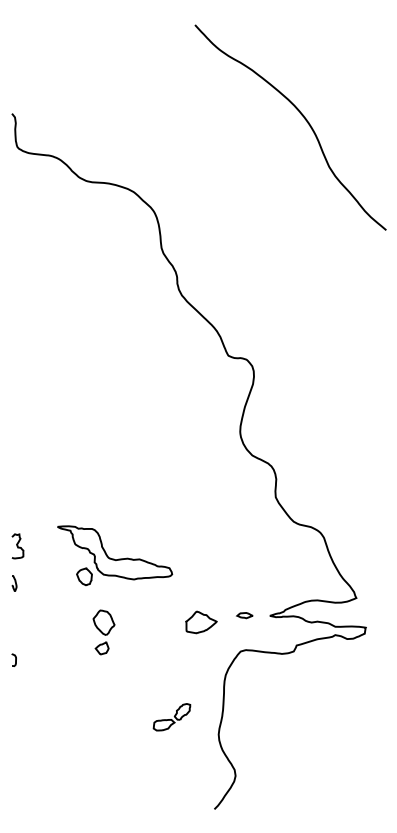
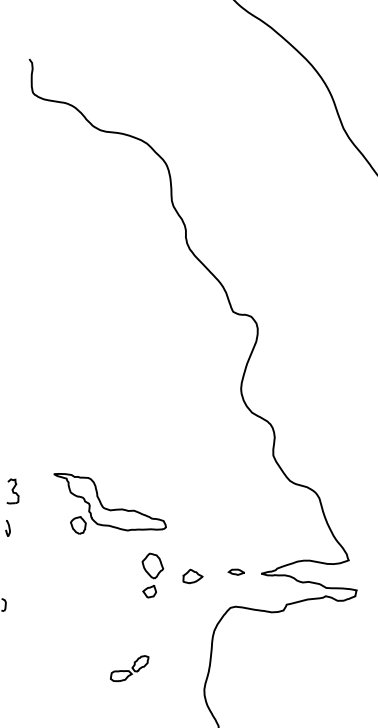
part: (201, 621) -> (192, 575), size x0.62
part: (103, 632) -> (151, 575), moved
part: (171, 717) -> (129, 668), moved

